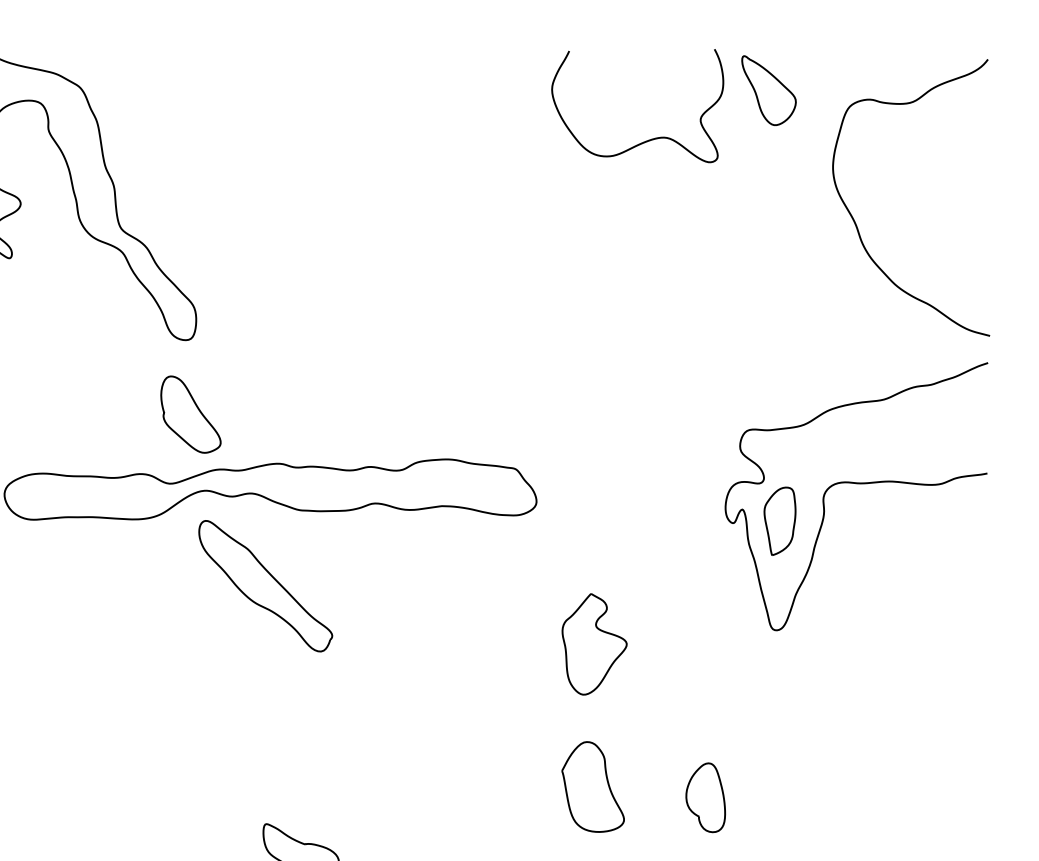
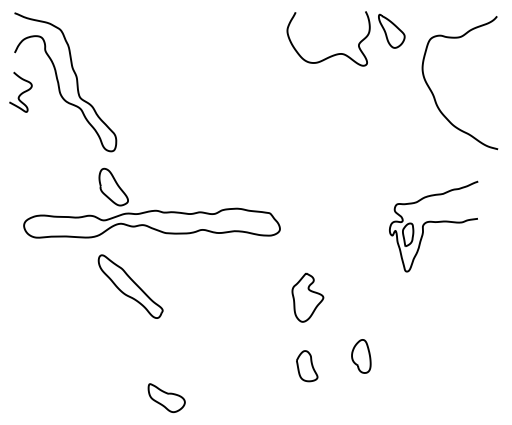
part: (855, 496) -> (433, 226), size x0.7
part: (265, 585) -> (130, 286), moved
part: (591, 785) -> (306, 365), size x0.7
part: (706, 797) -> (361, 356), moved

